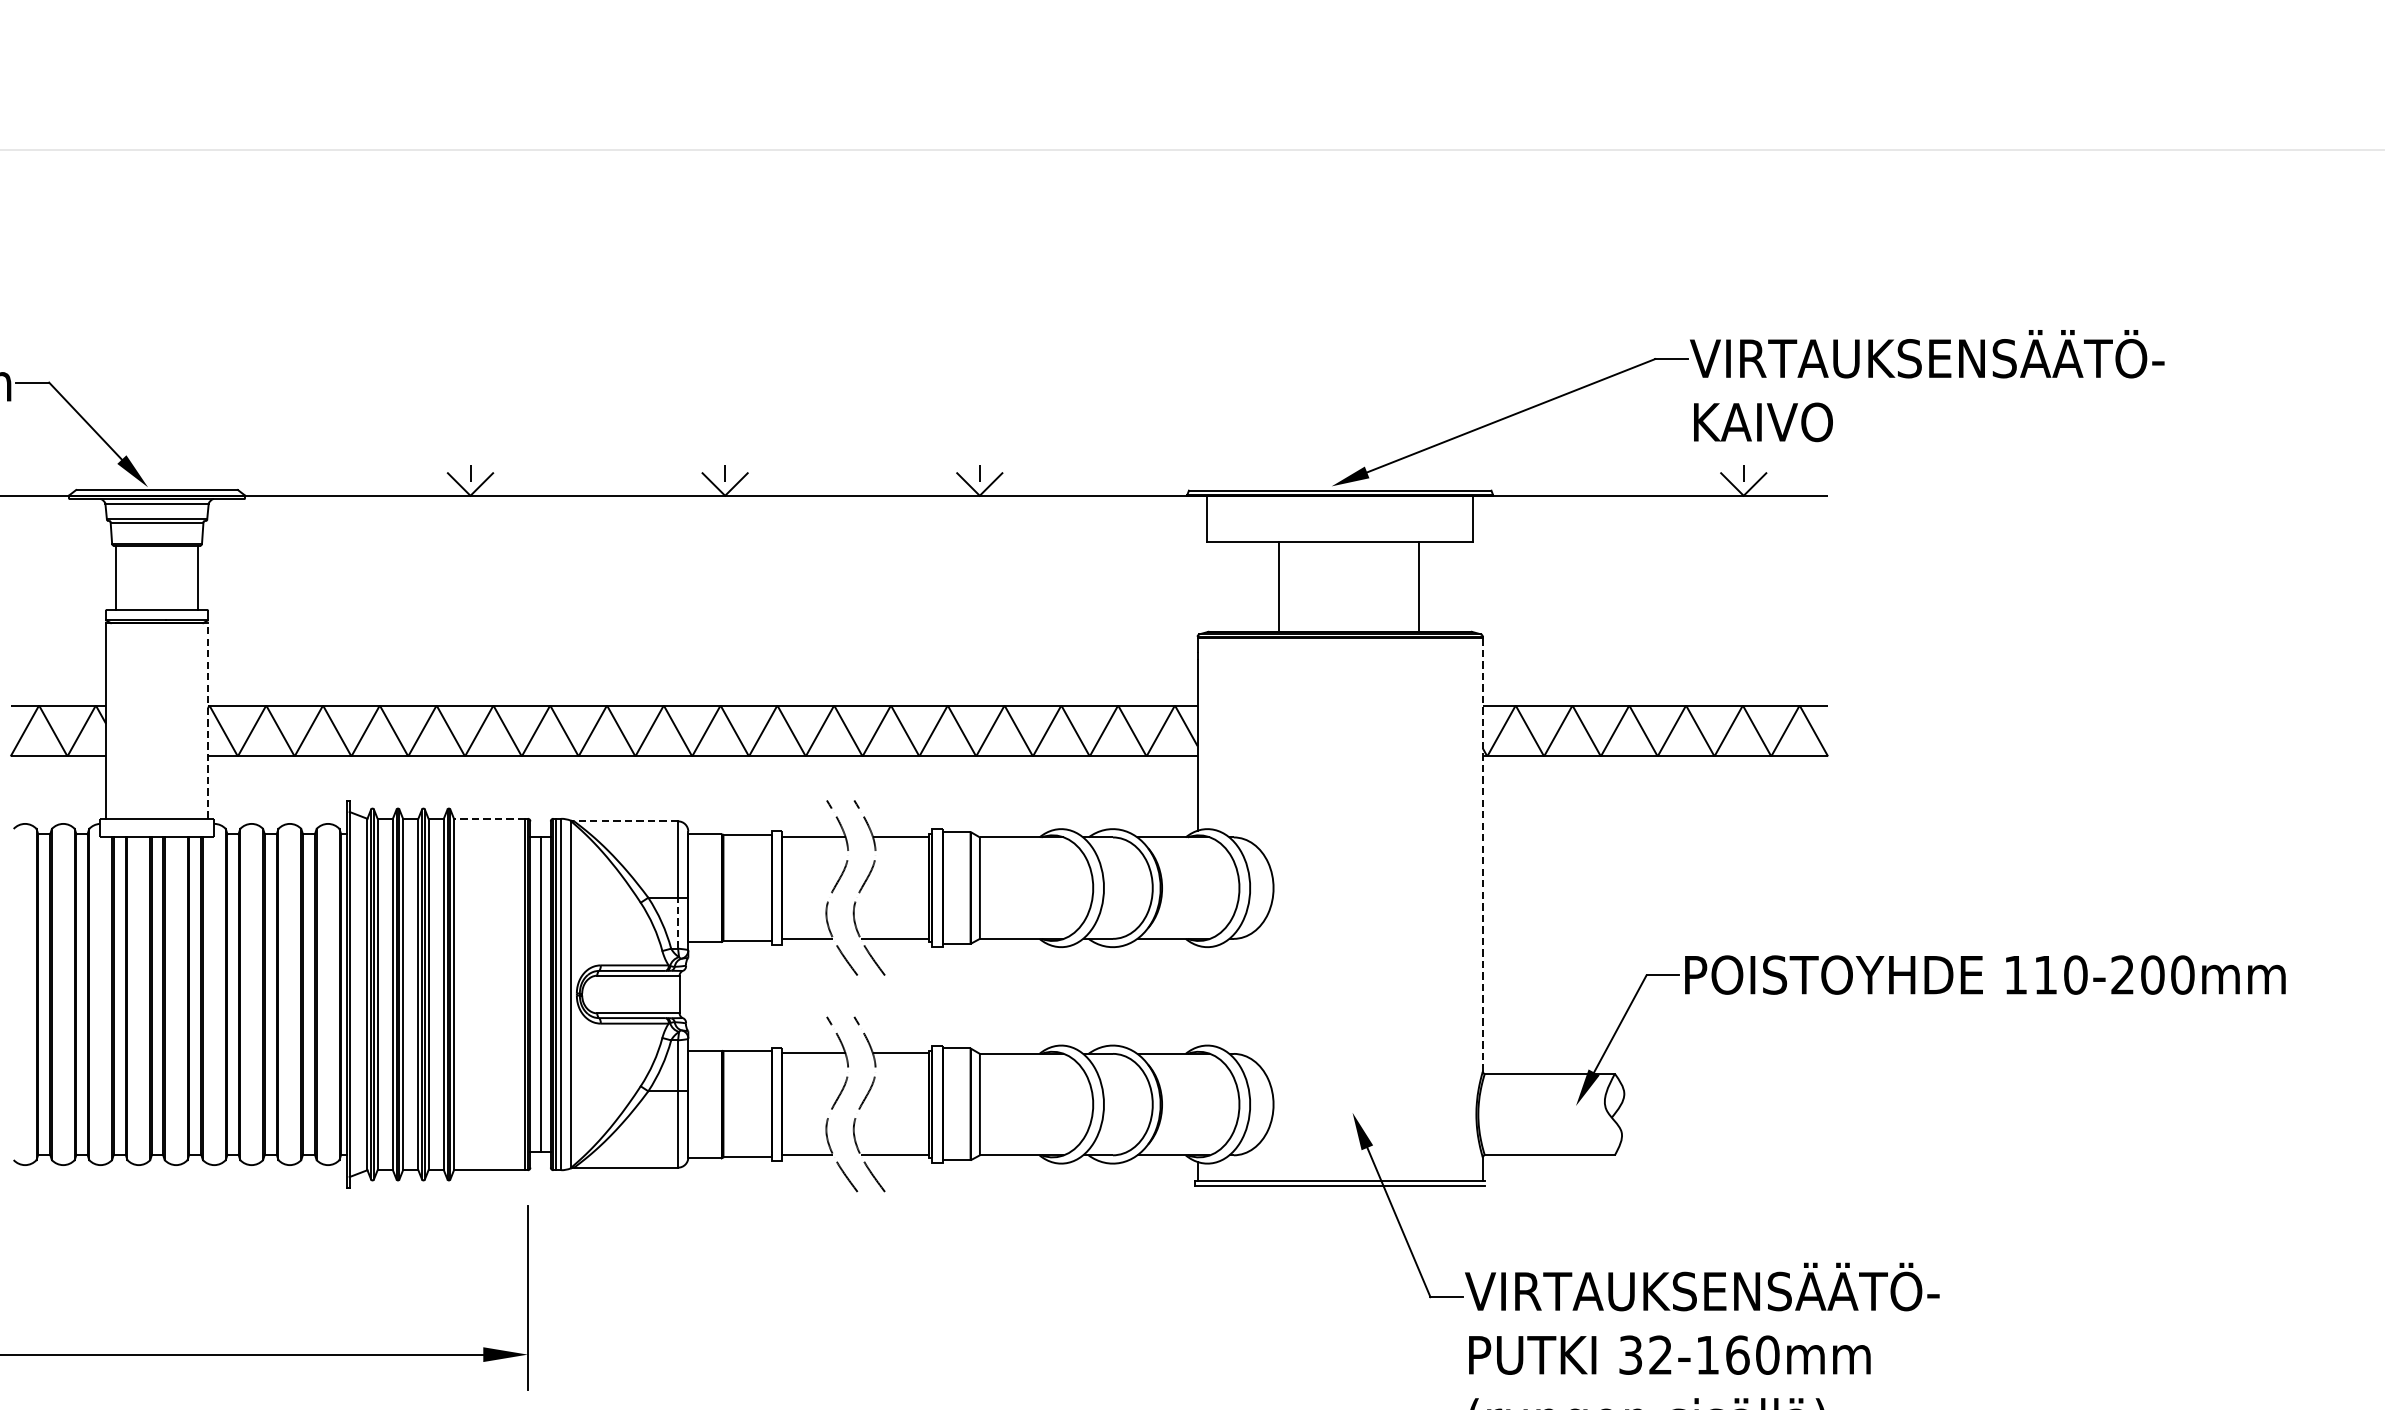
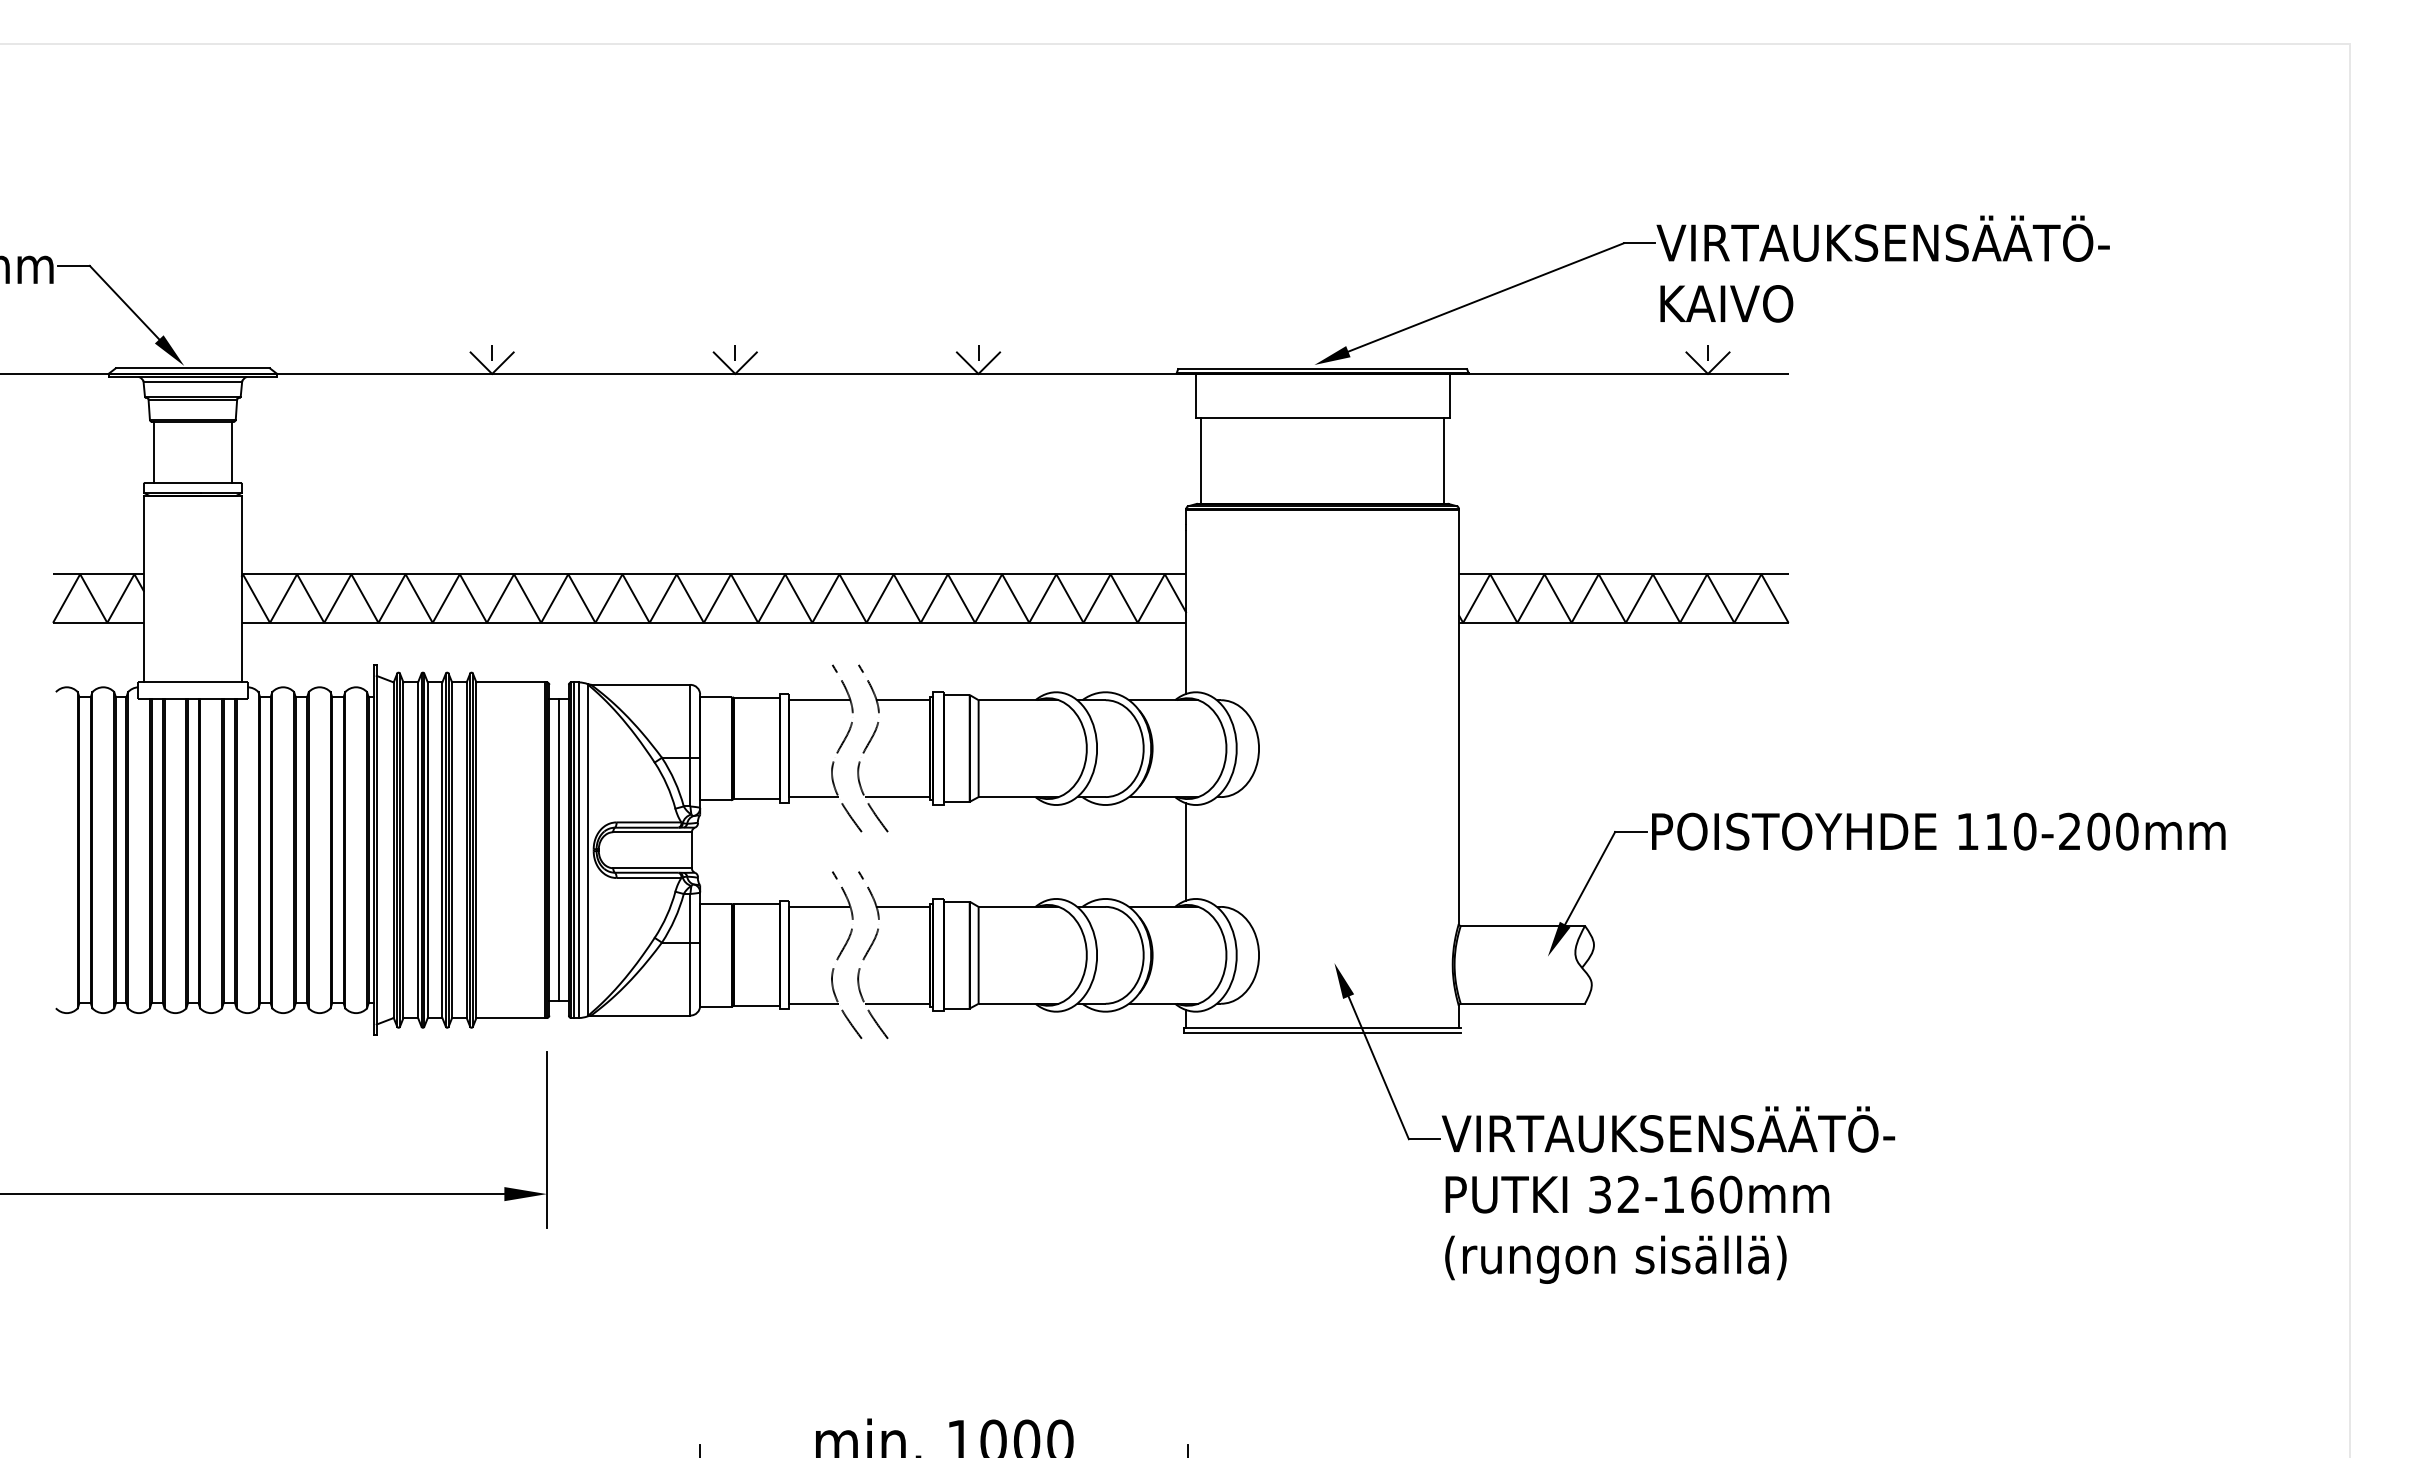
line: (1279, 586) -> (1201, 460), moved
line: (1419, 586) -> (1444, 460), moved
line: (208, 720) -> (241, 588), dashed -> solid
line: (488, 818) -> (509, 682), dashed -> solid
line: (625, 820) -> (640, 684), dashed -> solid
line: (1482, 855) -> (1458, 717), dashed -> solid
line: (678, 922) -> (690, 781), dashed -> solid
line: (1197, 995) -> (1186, 851), added

